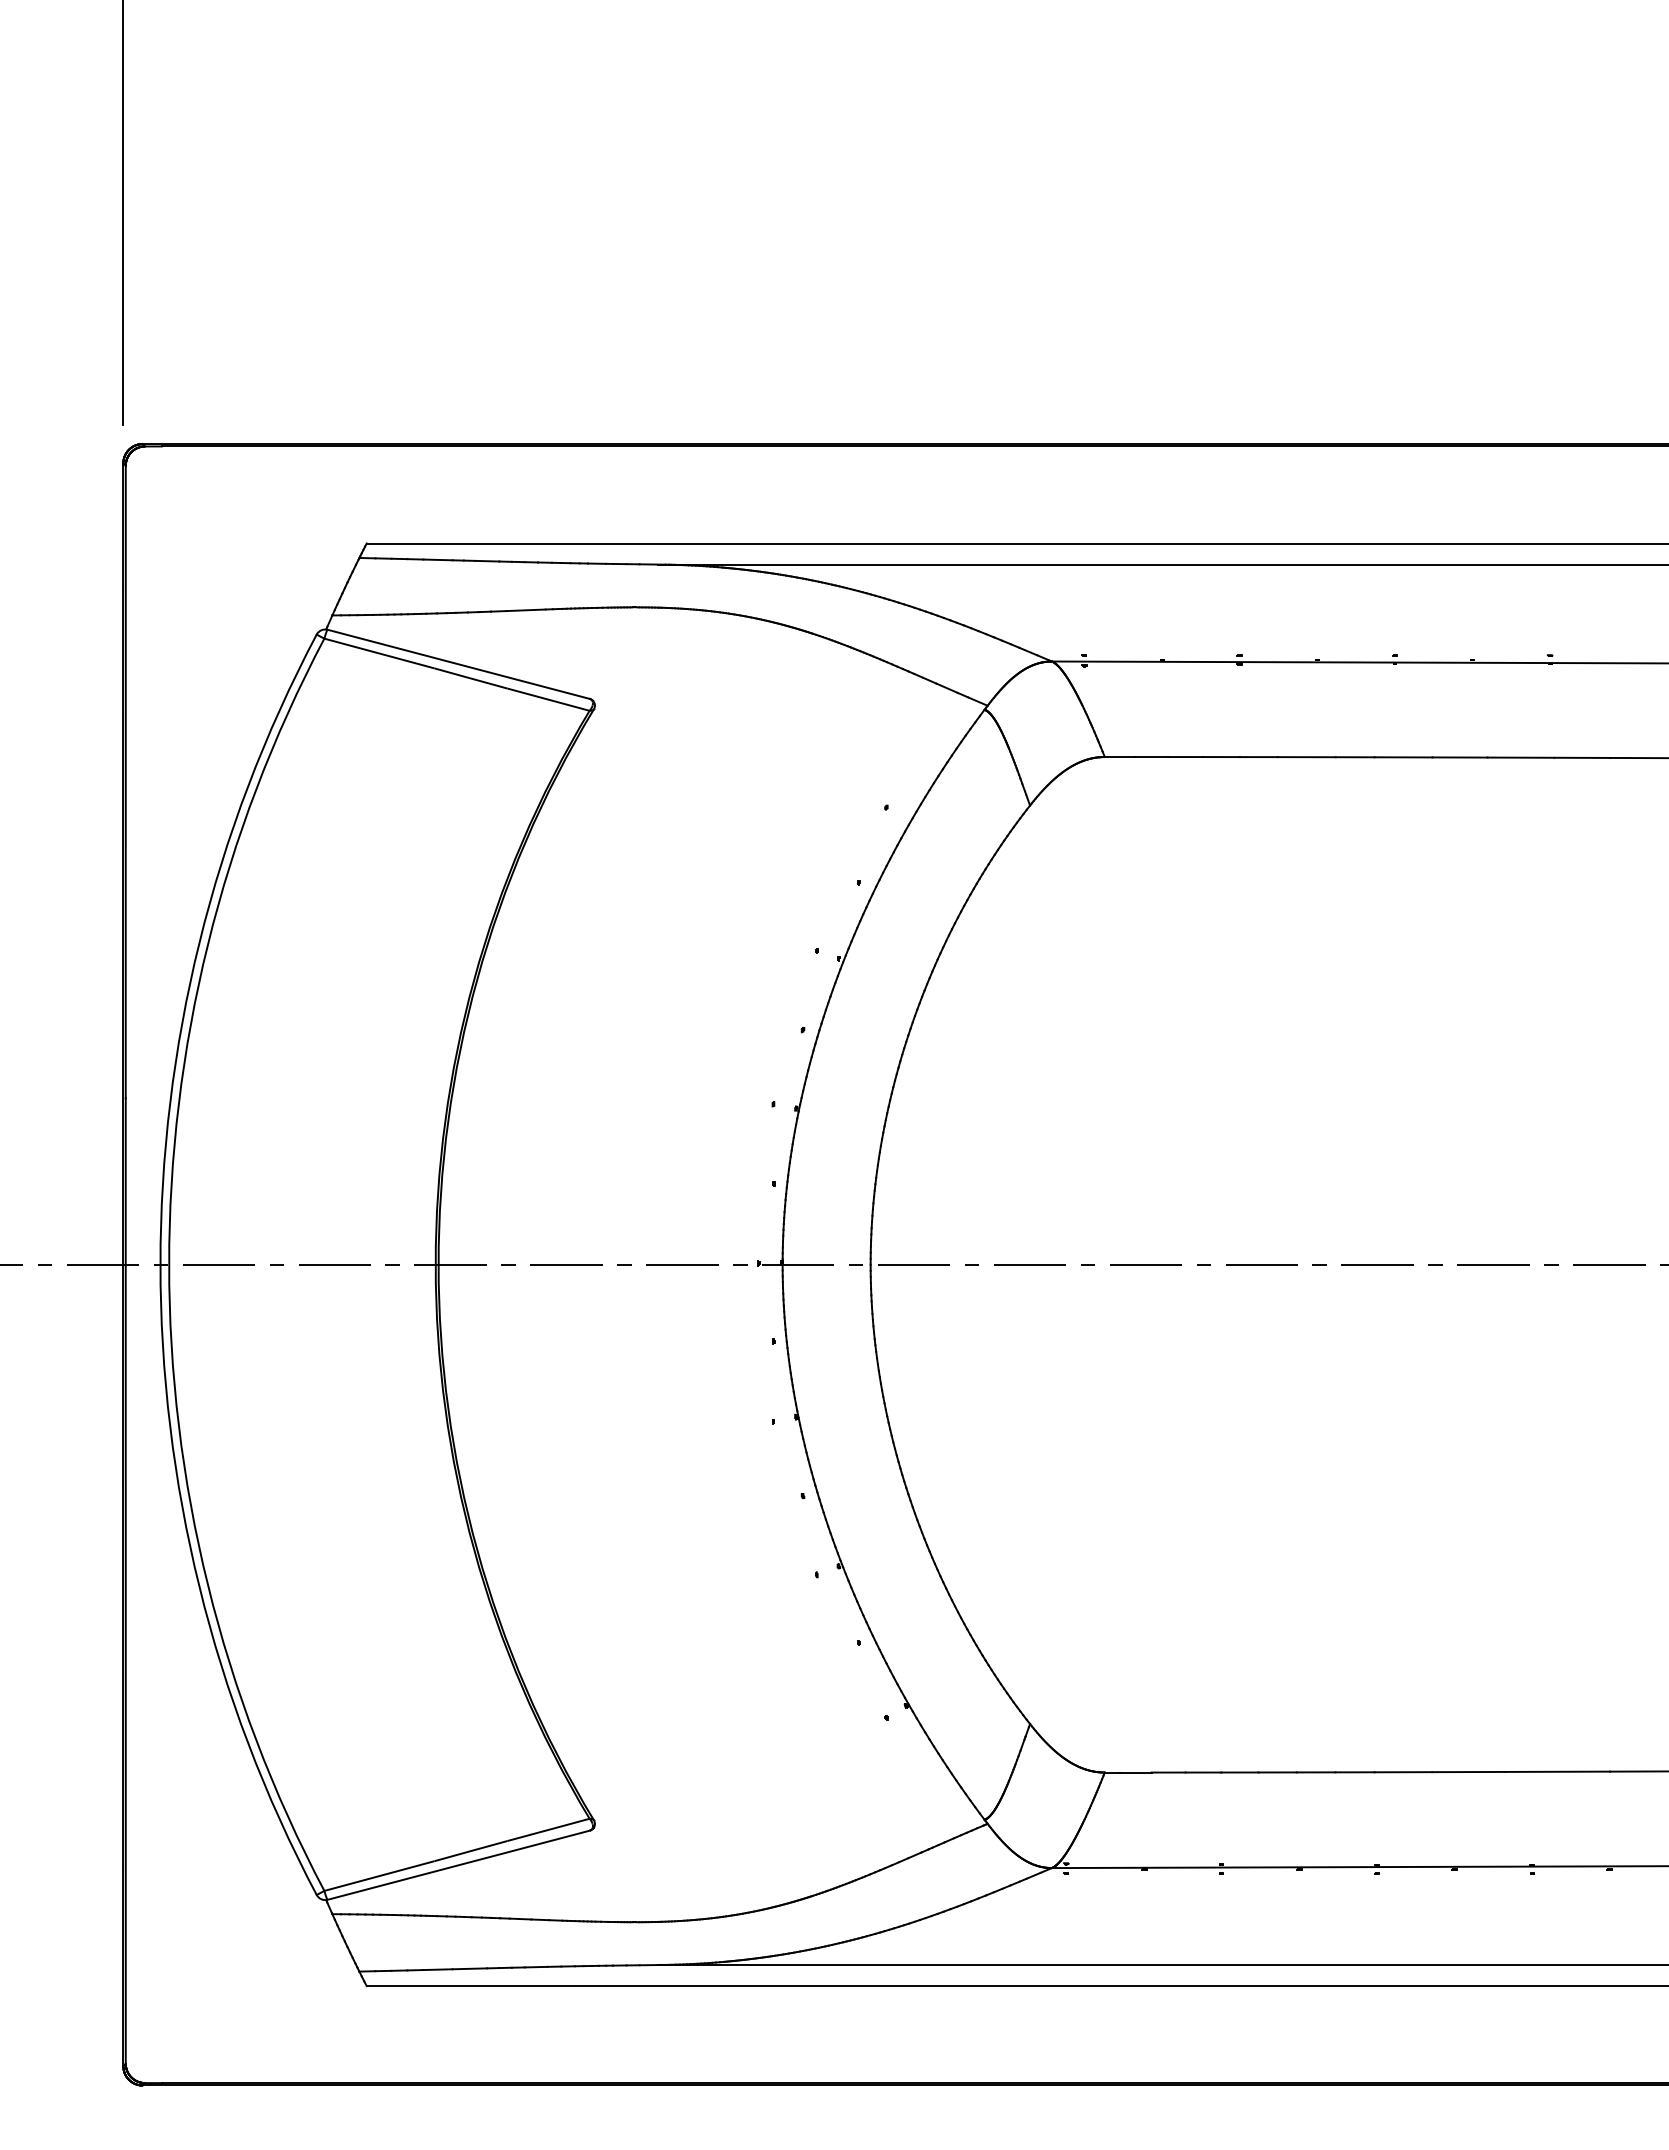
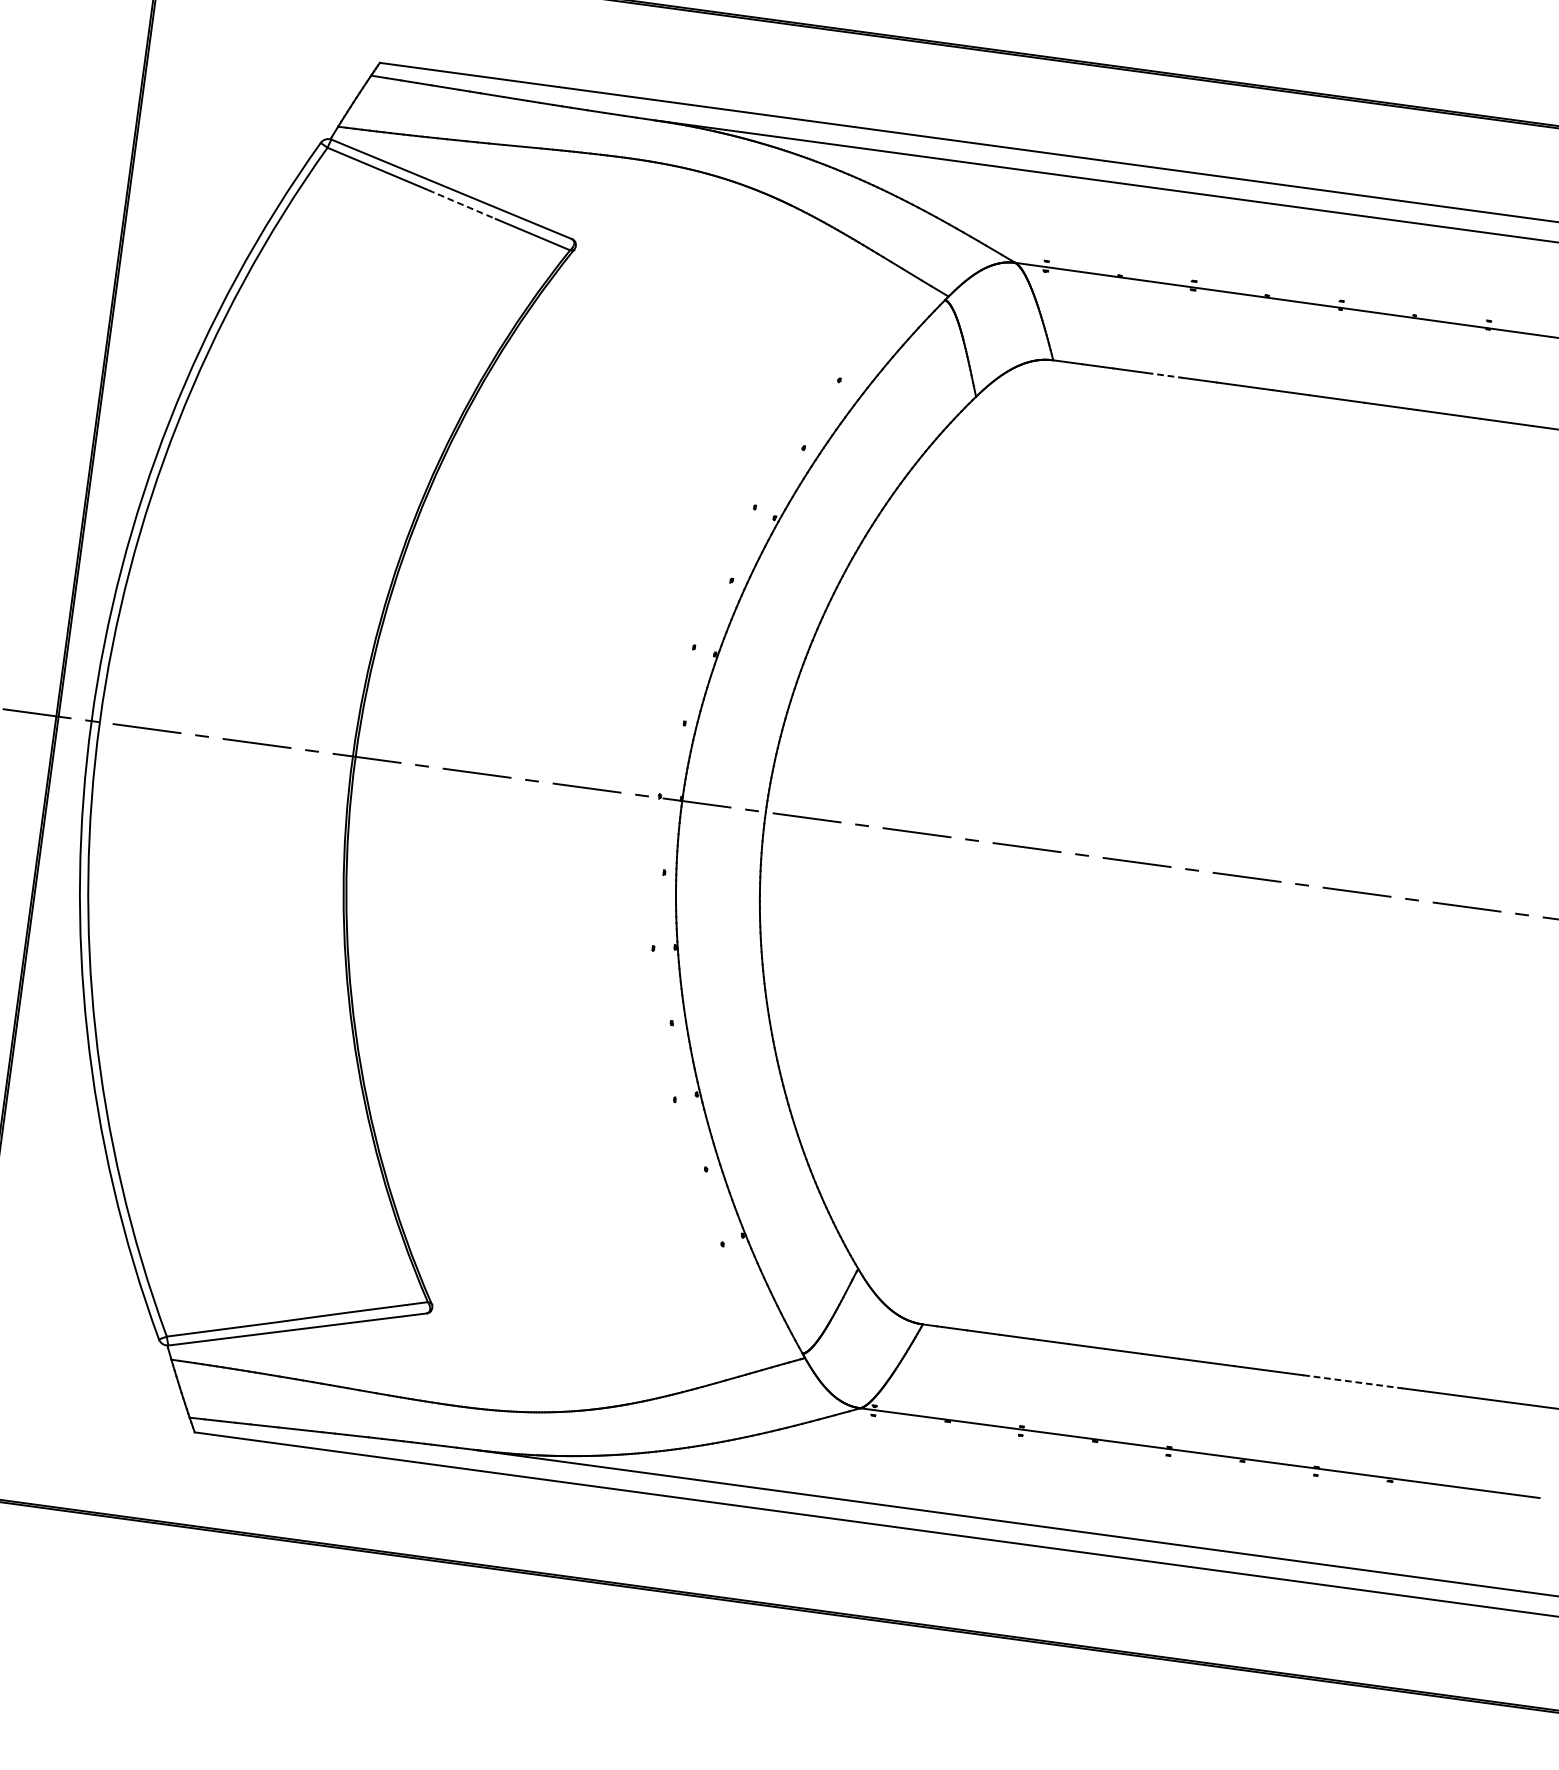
arc: (470, 678) -> (461, 204), solid -> dashed
line: (1222, 757) -> (1164, 375), solid -> dashed
line: (1558, 1771) -> (1353, 1381), solid -> dashed

